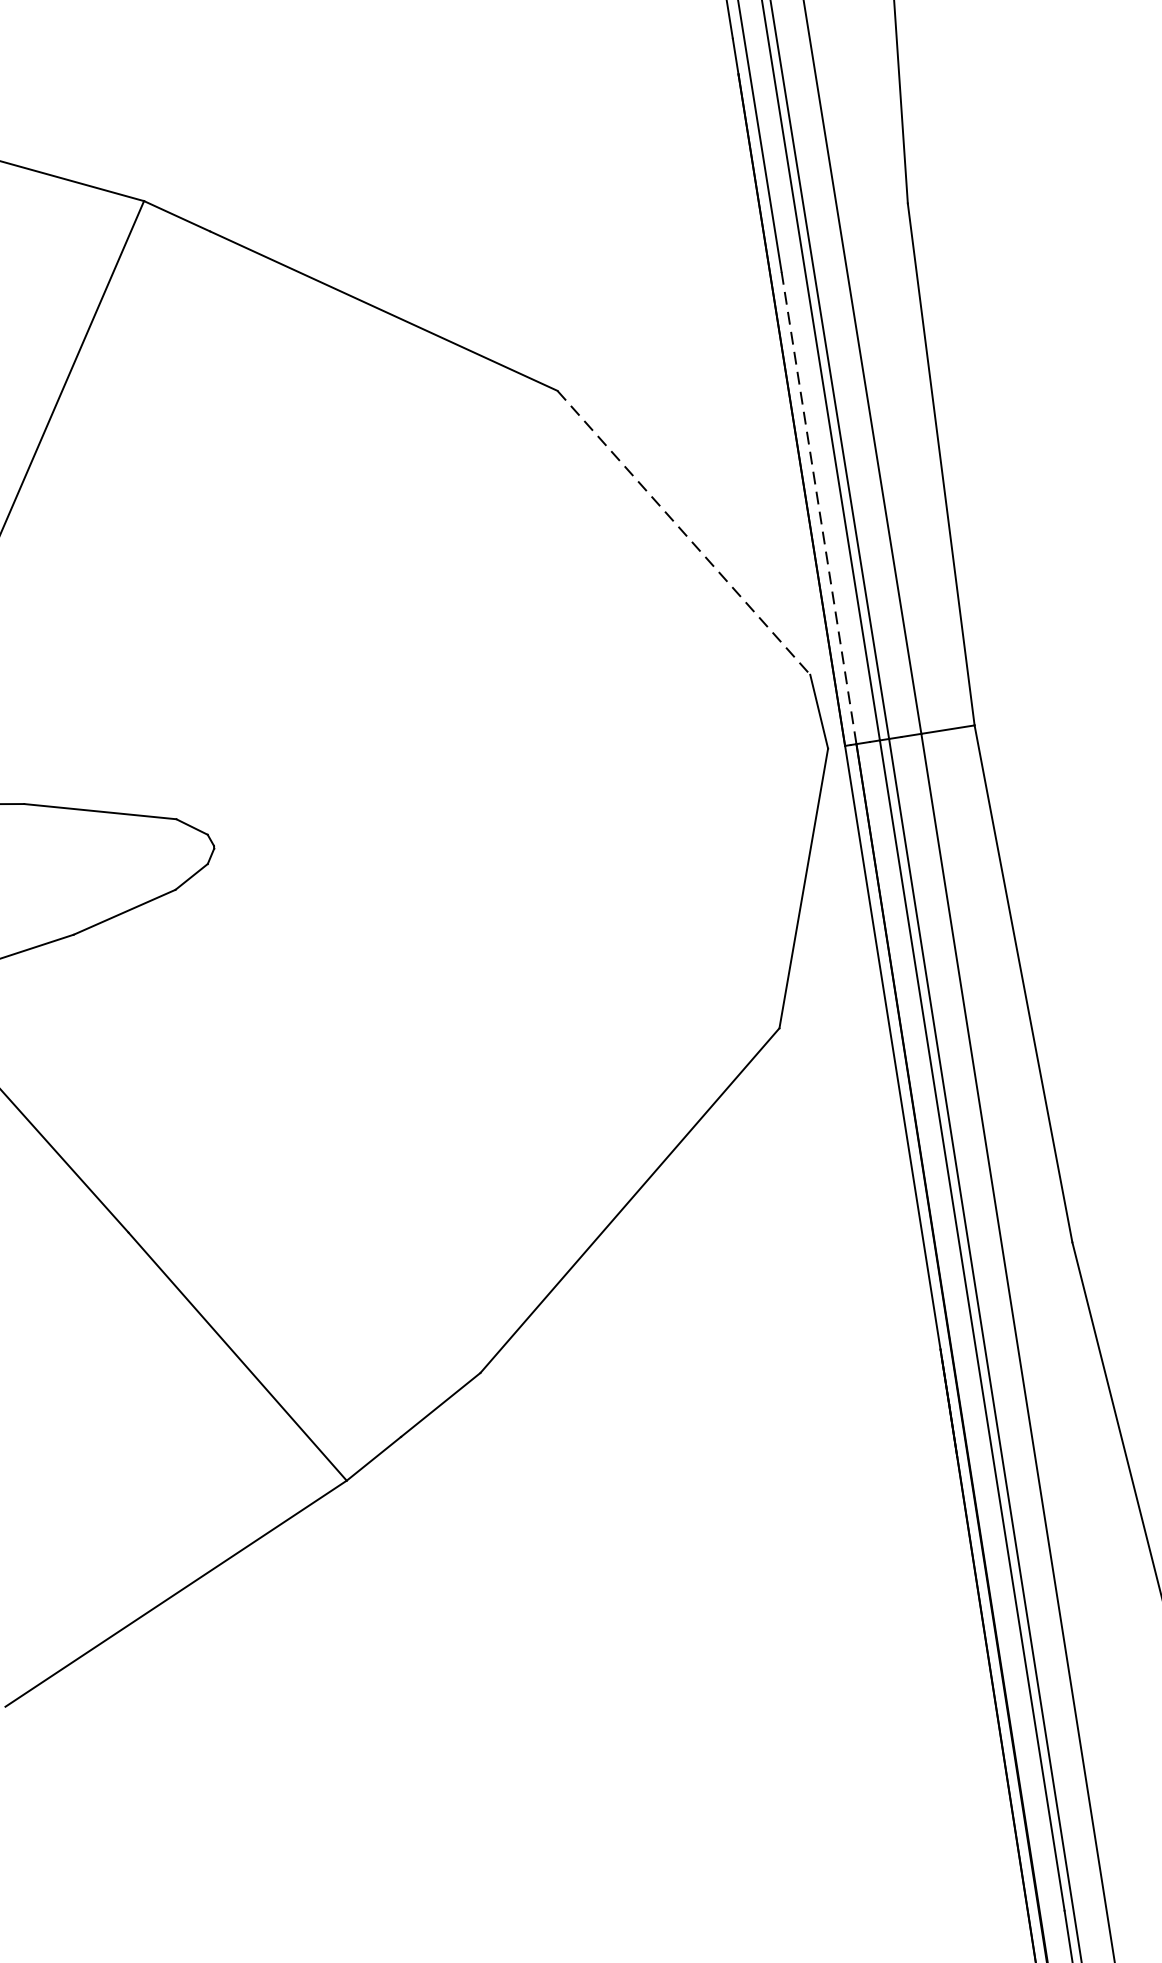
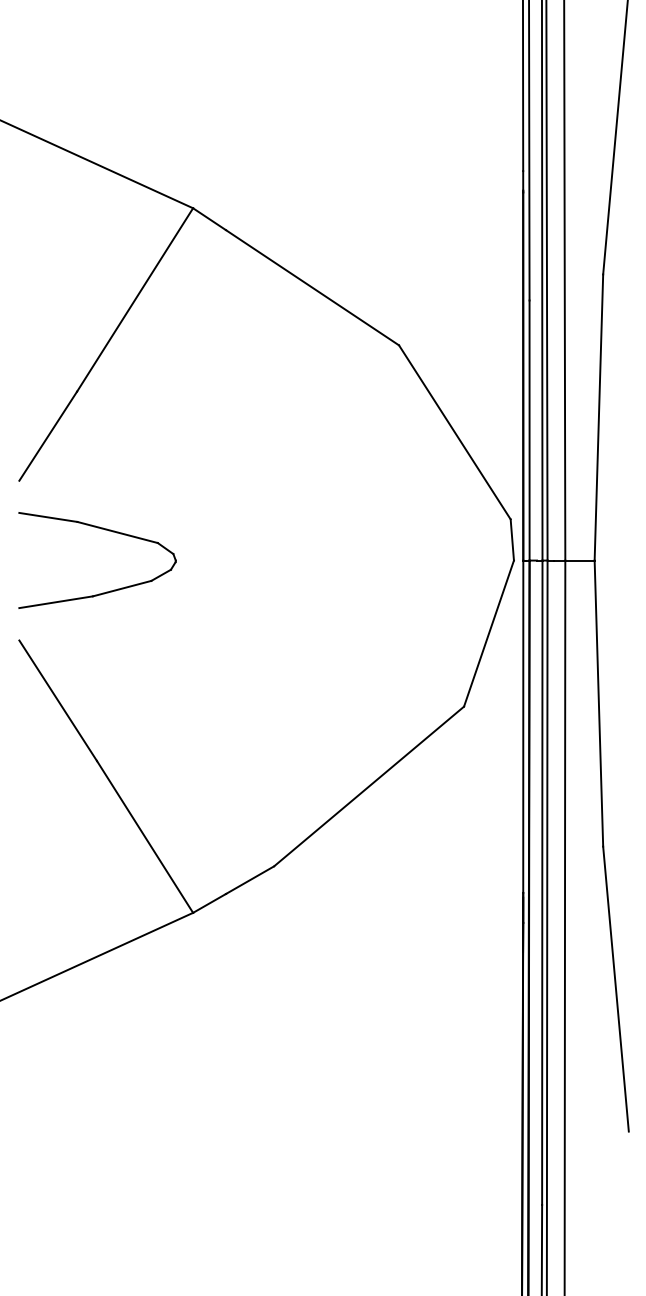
line: (818, 507) -> (529, 430), dashed -> solid
line: (685, 532) -> (455, 432), dashed -> solid

